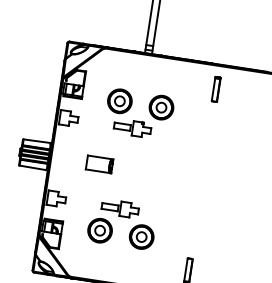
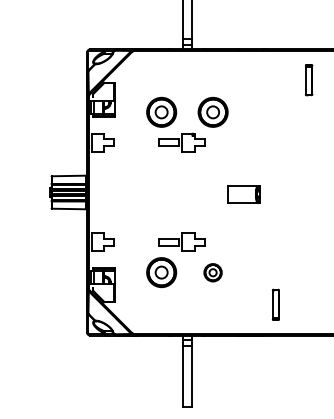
part: (215, 89) -> (308, 80), moved
part: (99, 164) -> (243, 194), moved
part: (141, 236) -> (212, 272), size x0.6

